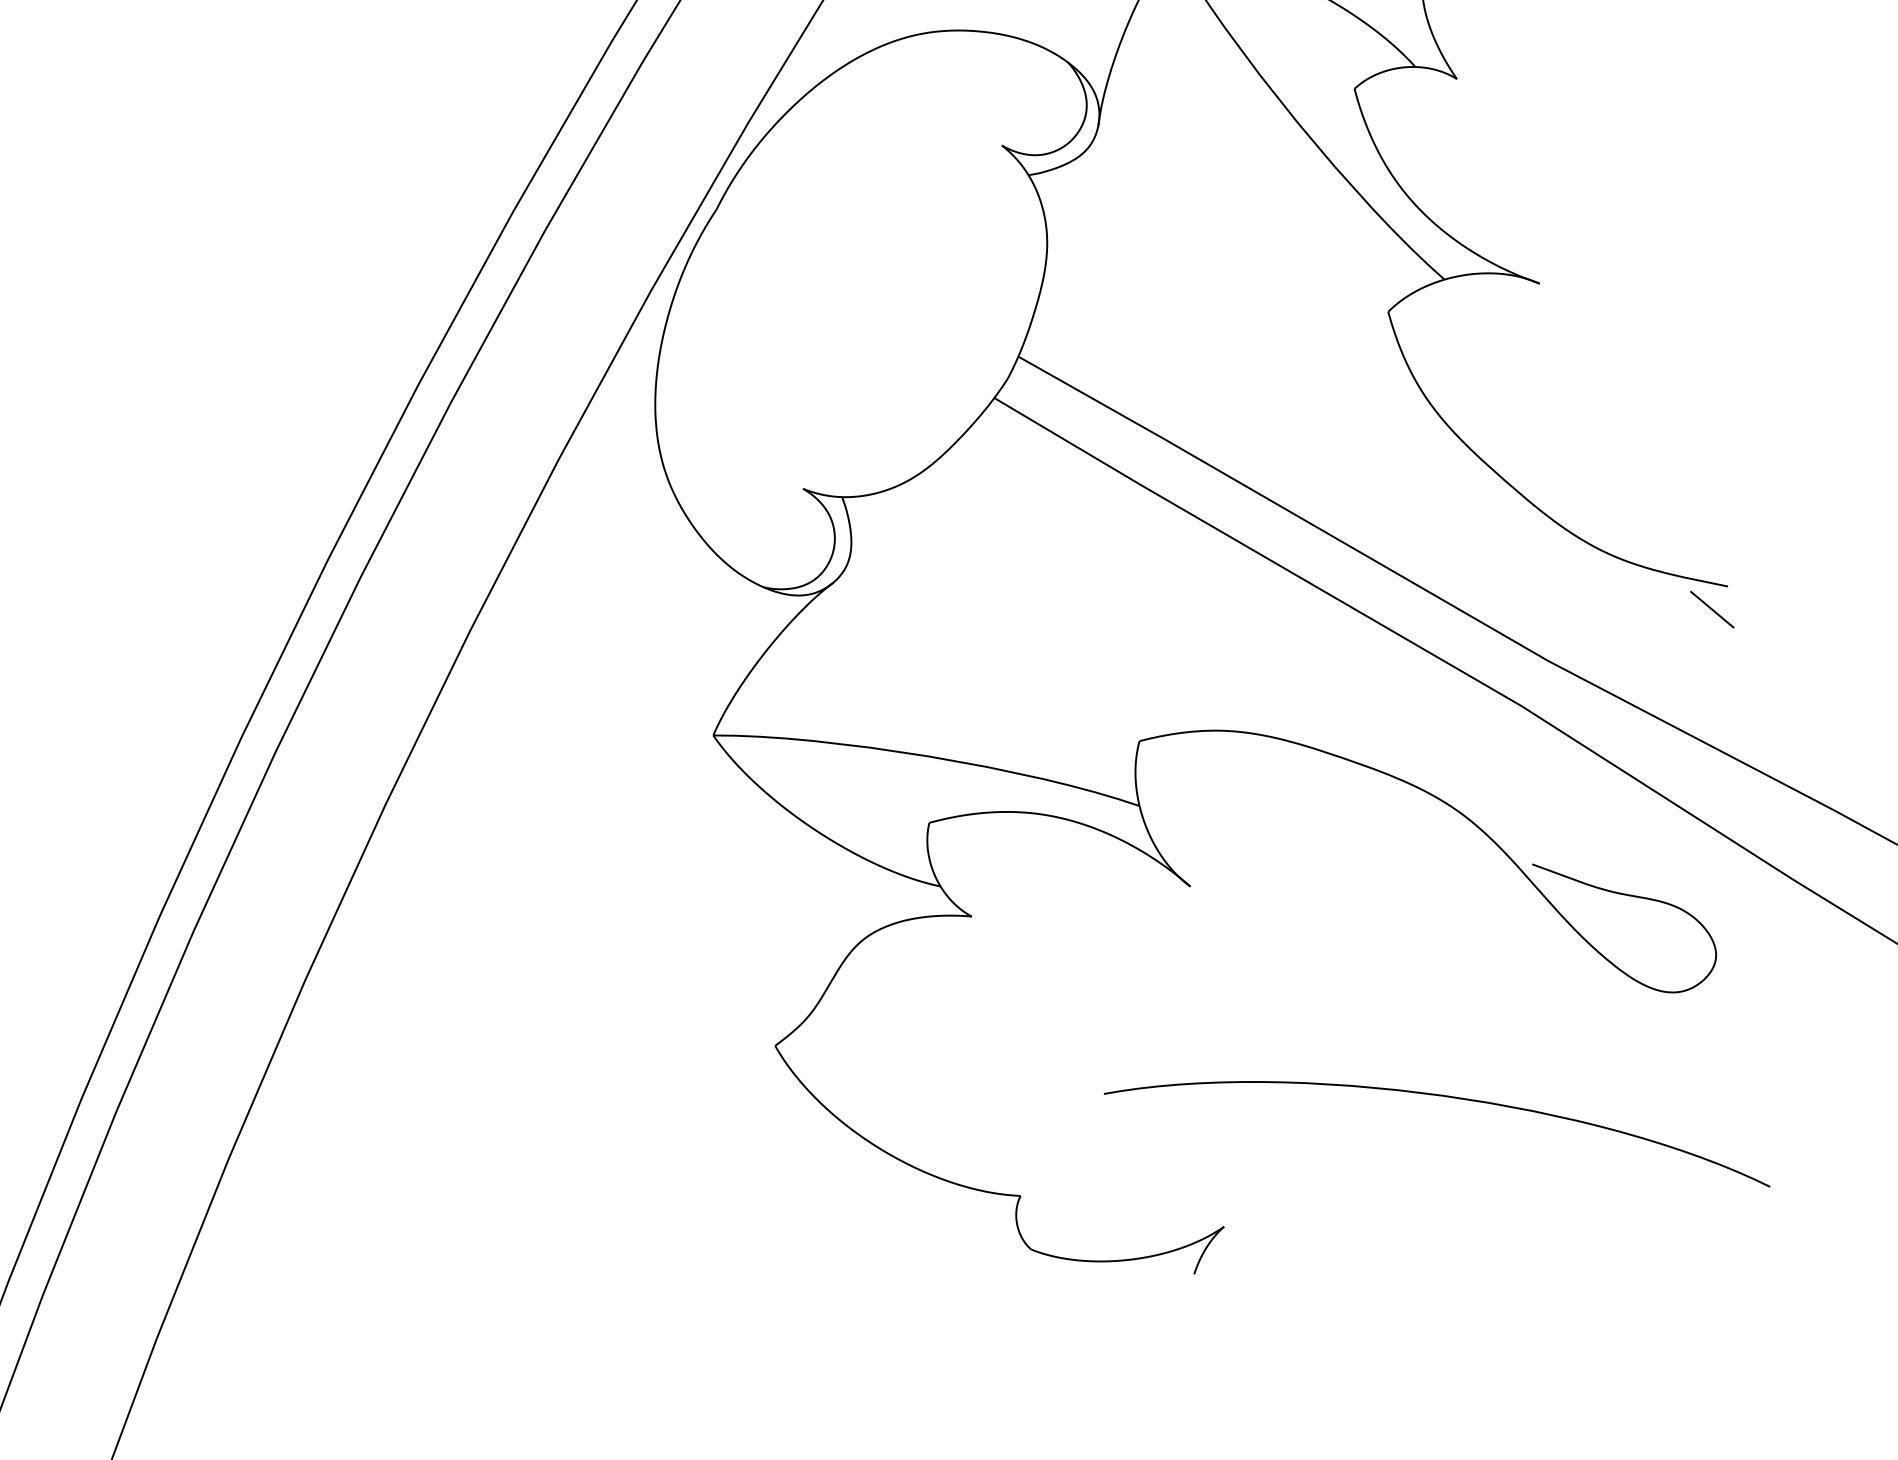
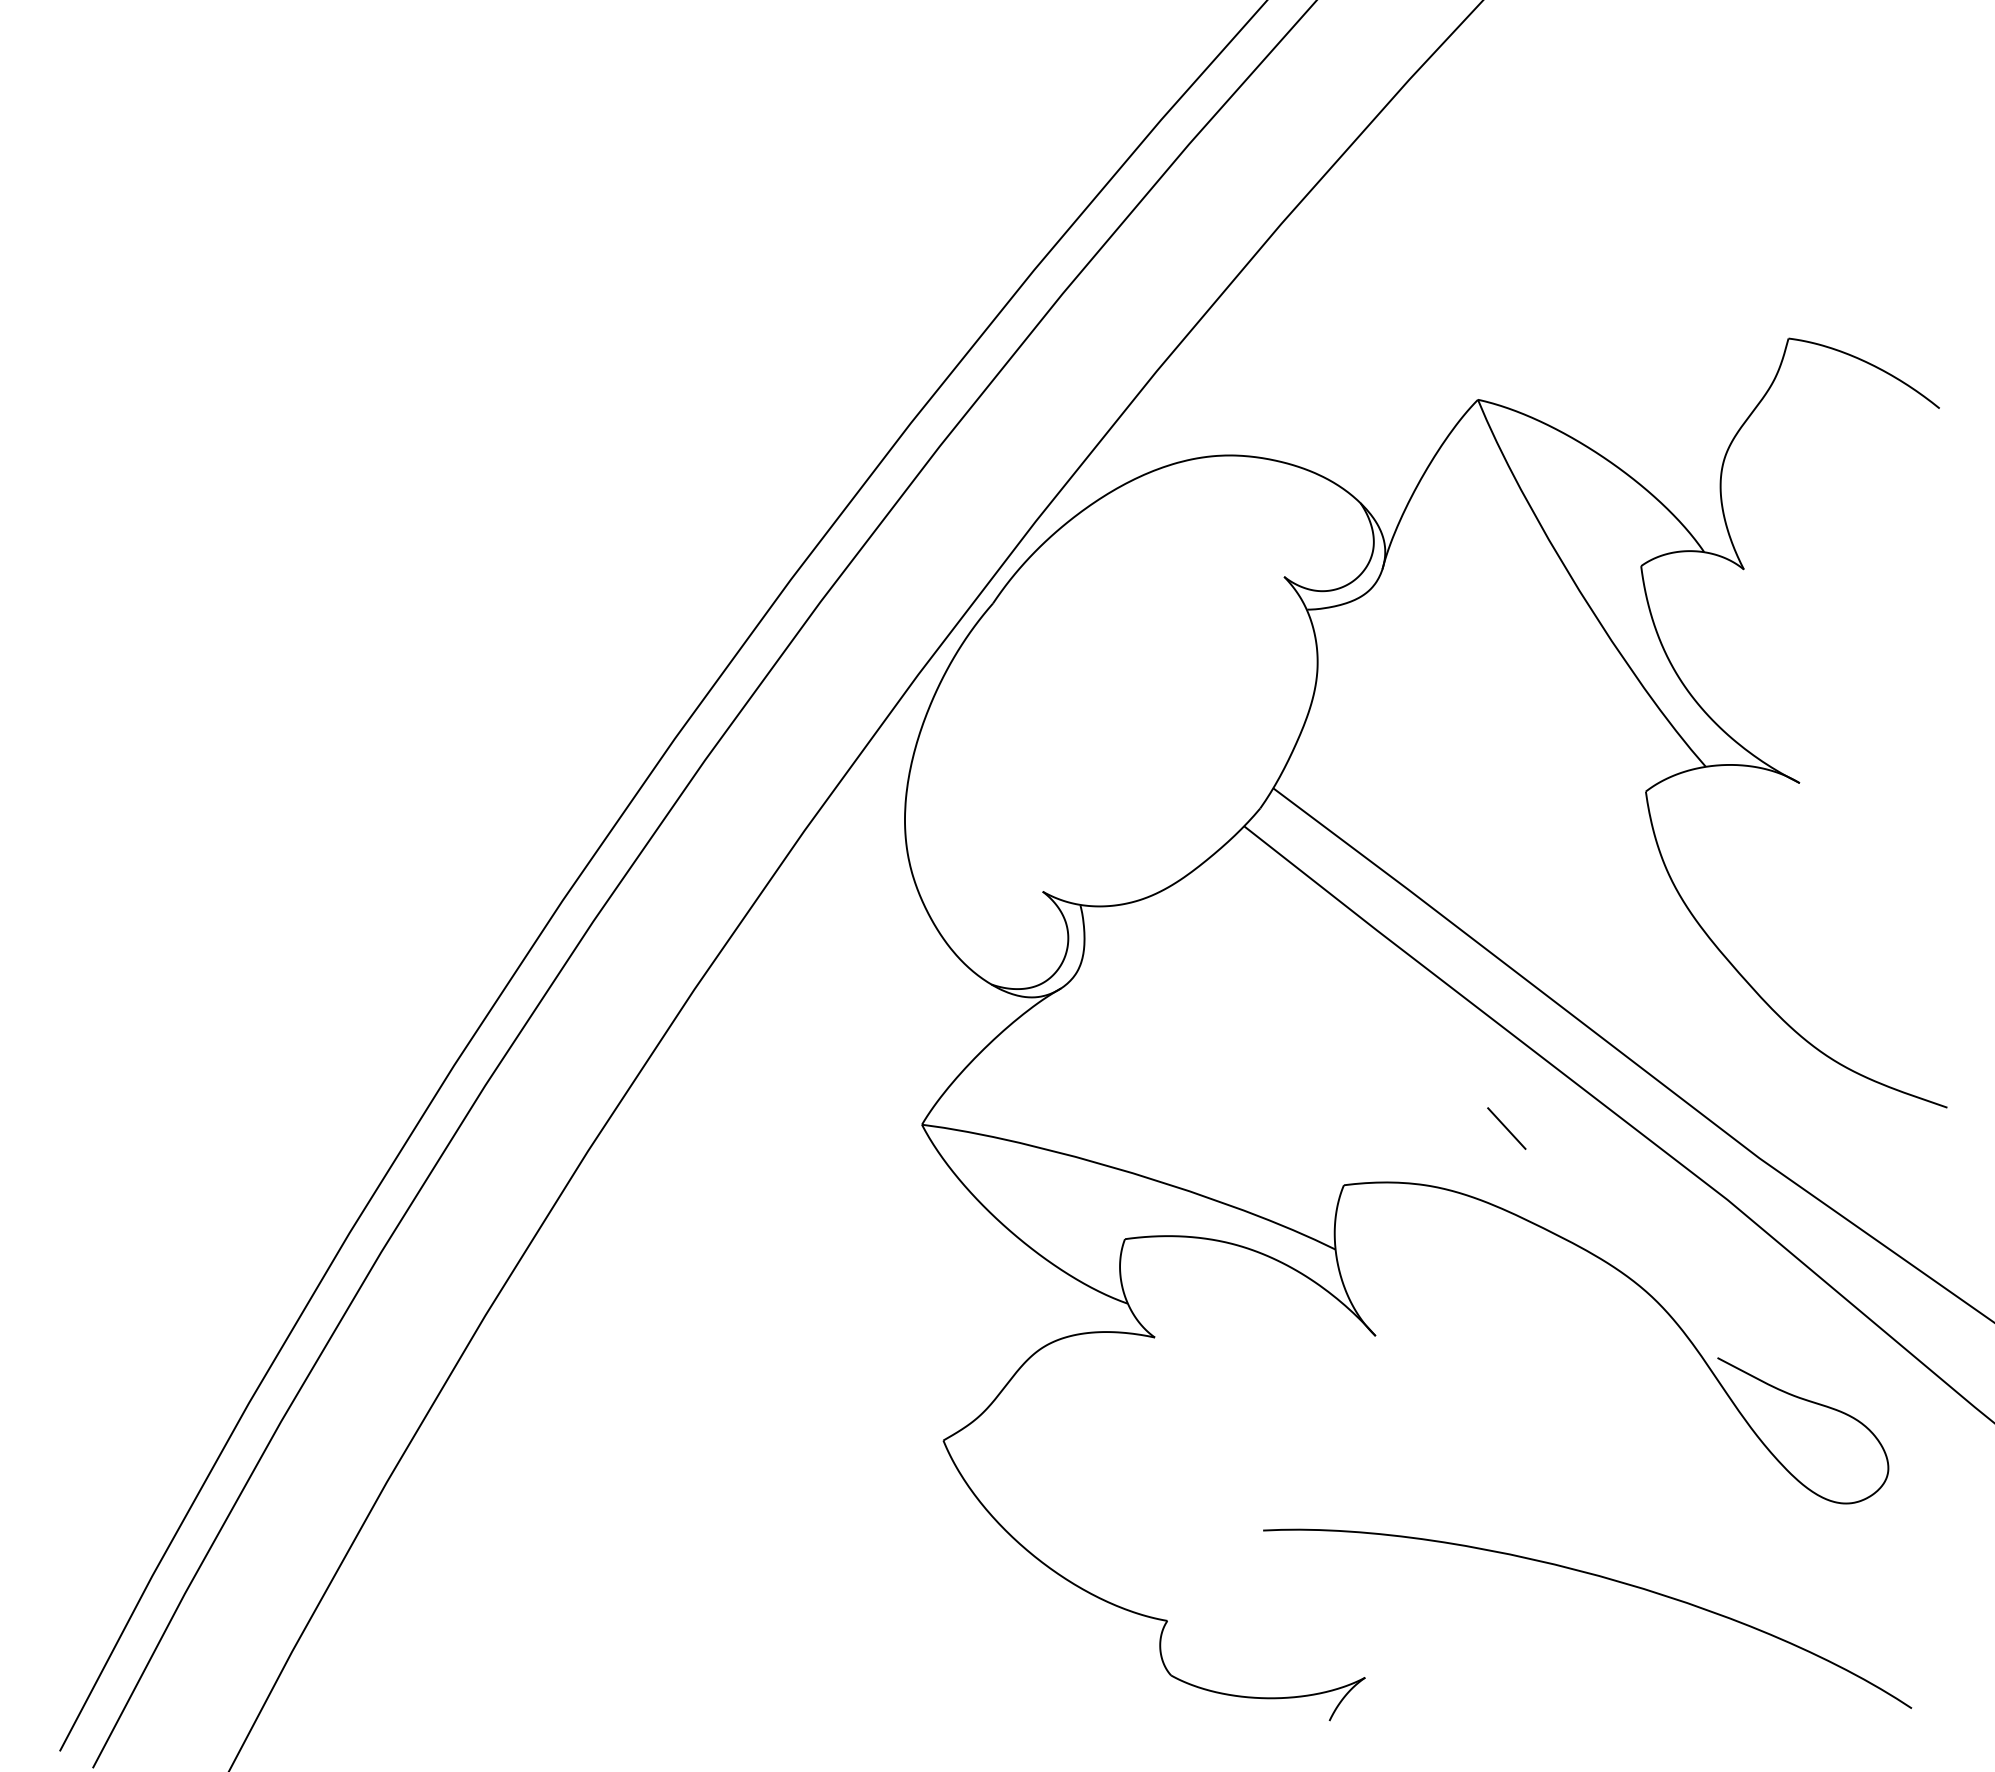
line: (1711, 609) -> (1506, 1128), moved

